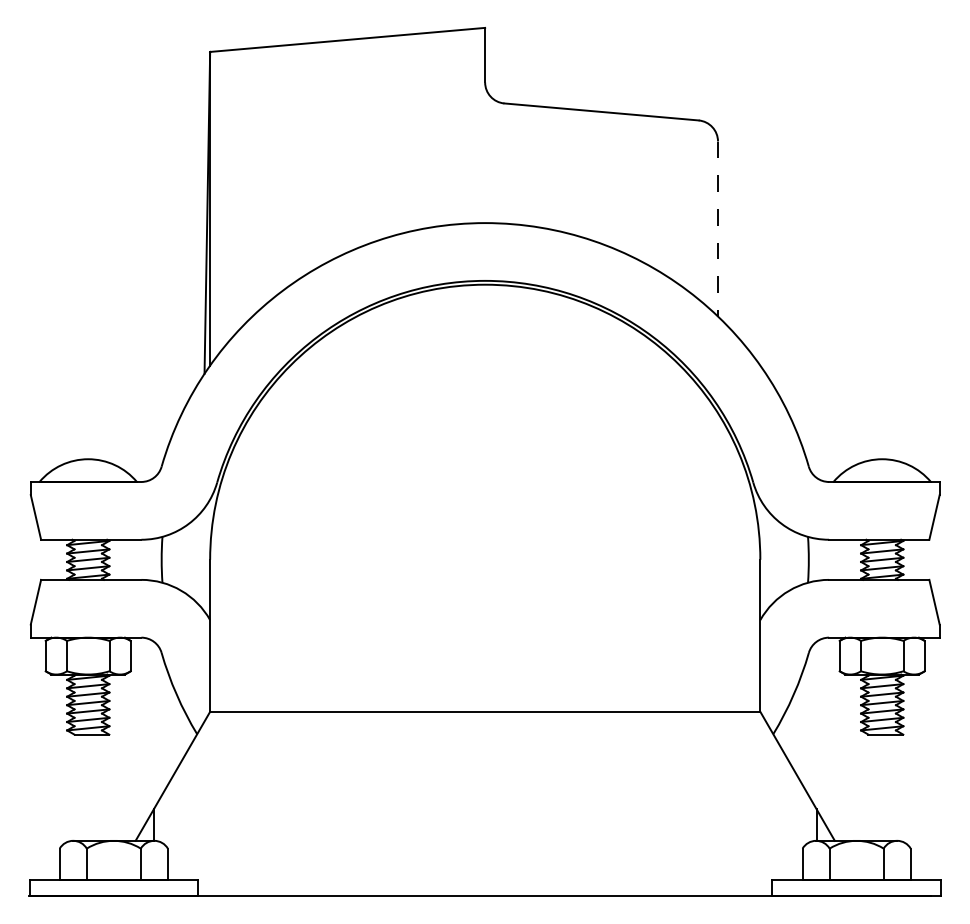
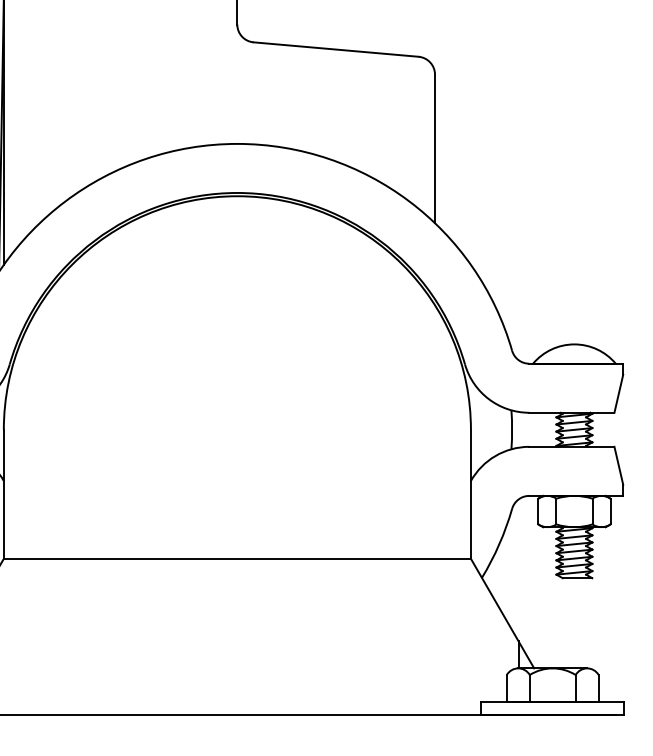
line: (718, 229) -> (435, 149), dashed -> solid

